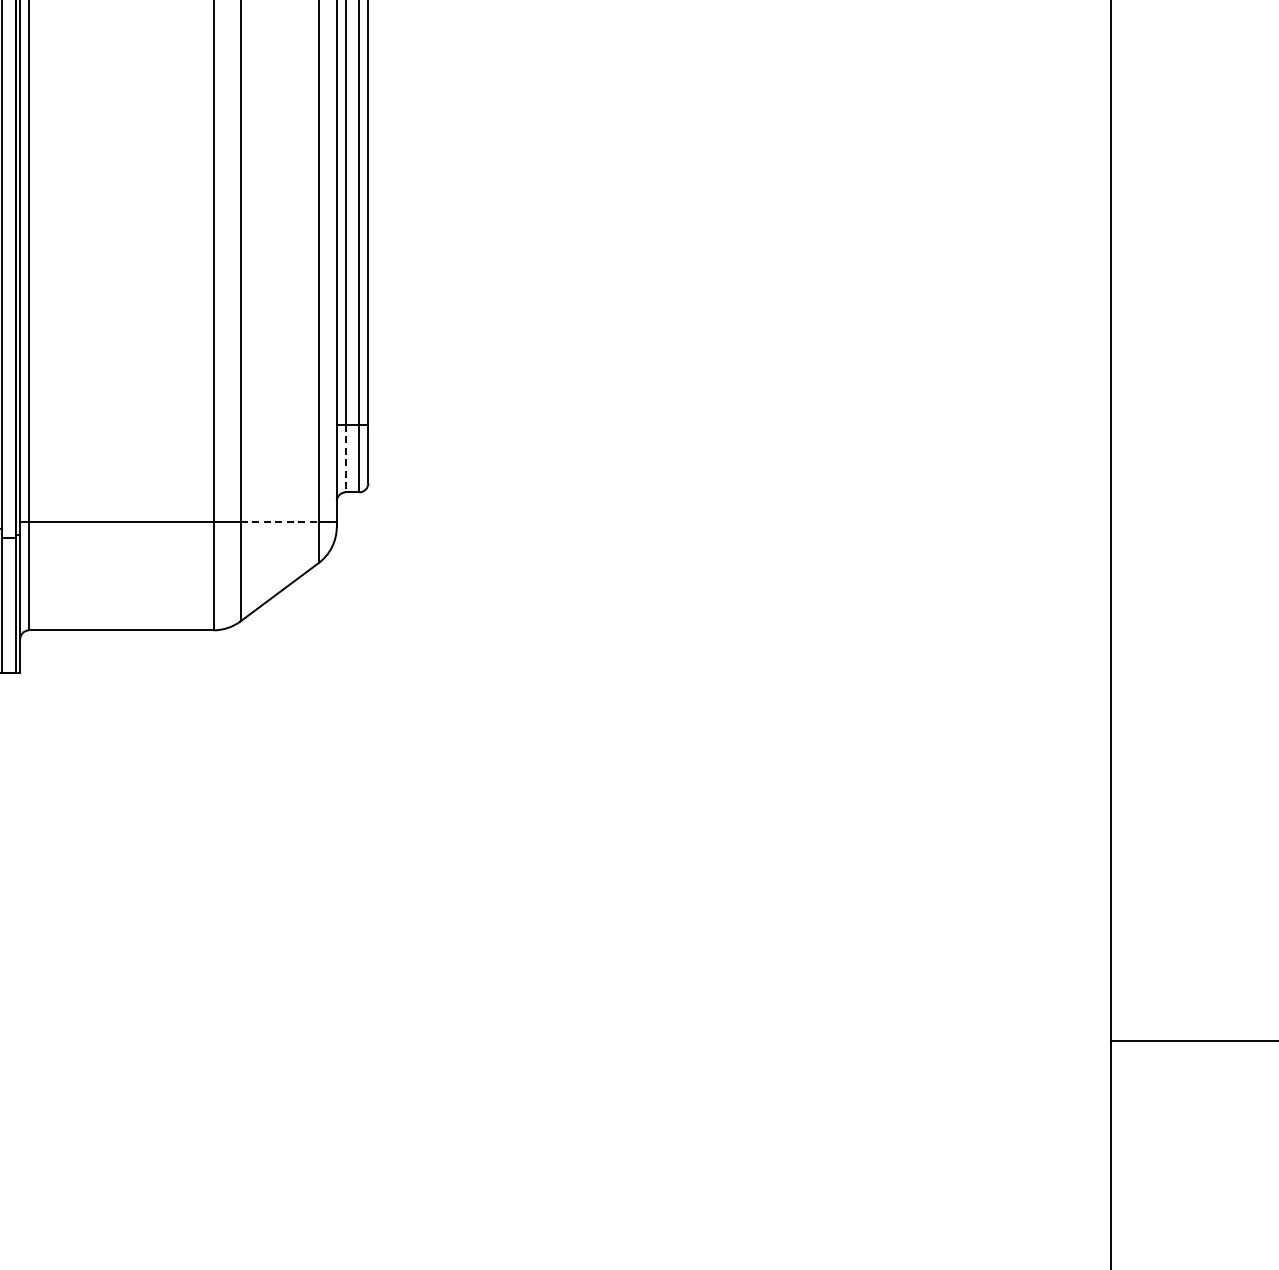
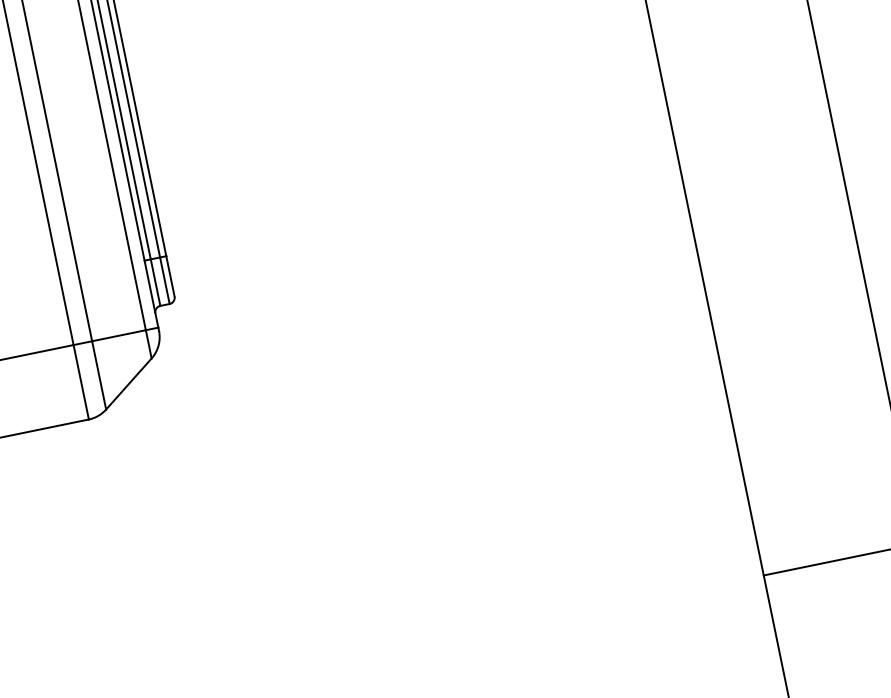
line: (345, 458) -> (155, 282), dashed -> solid
line: (280, 522) -> (119, 335), dashed -> solid

